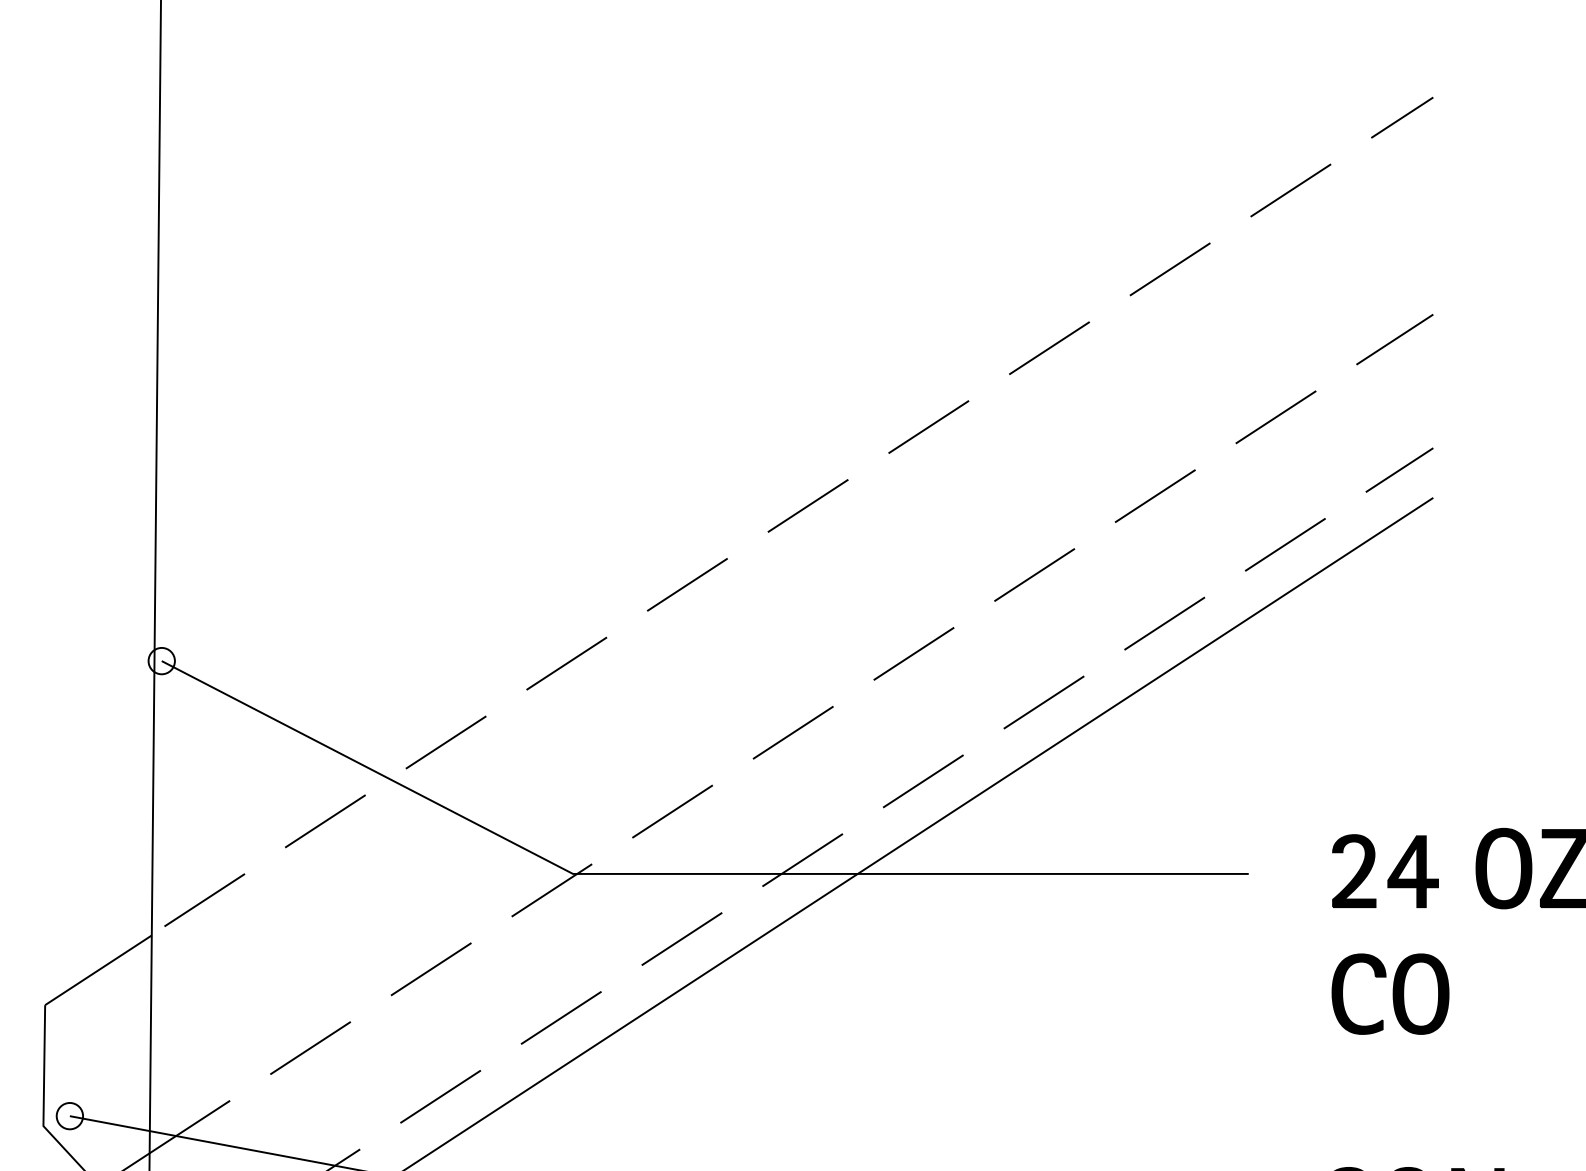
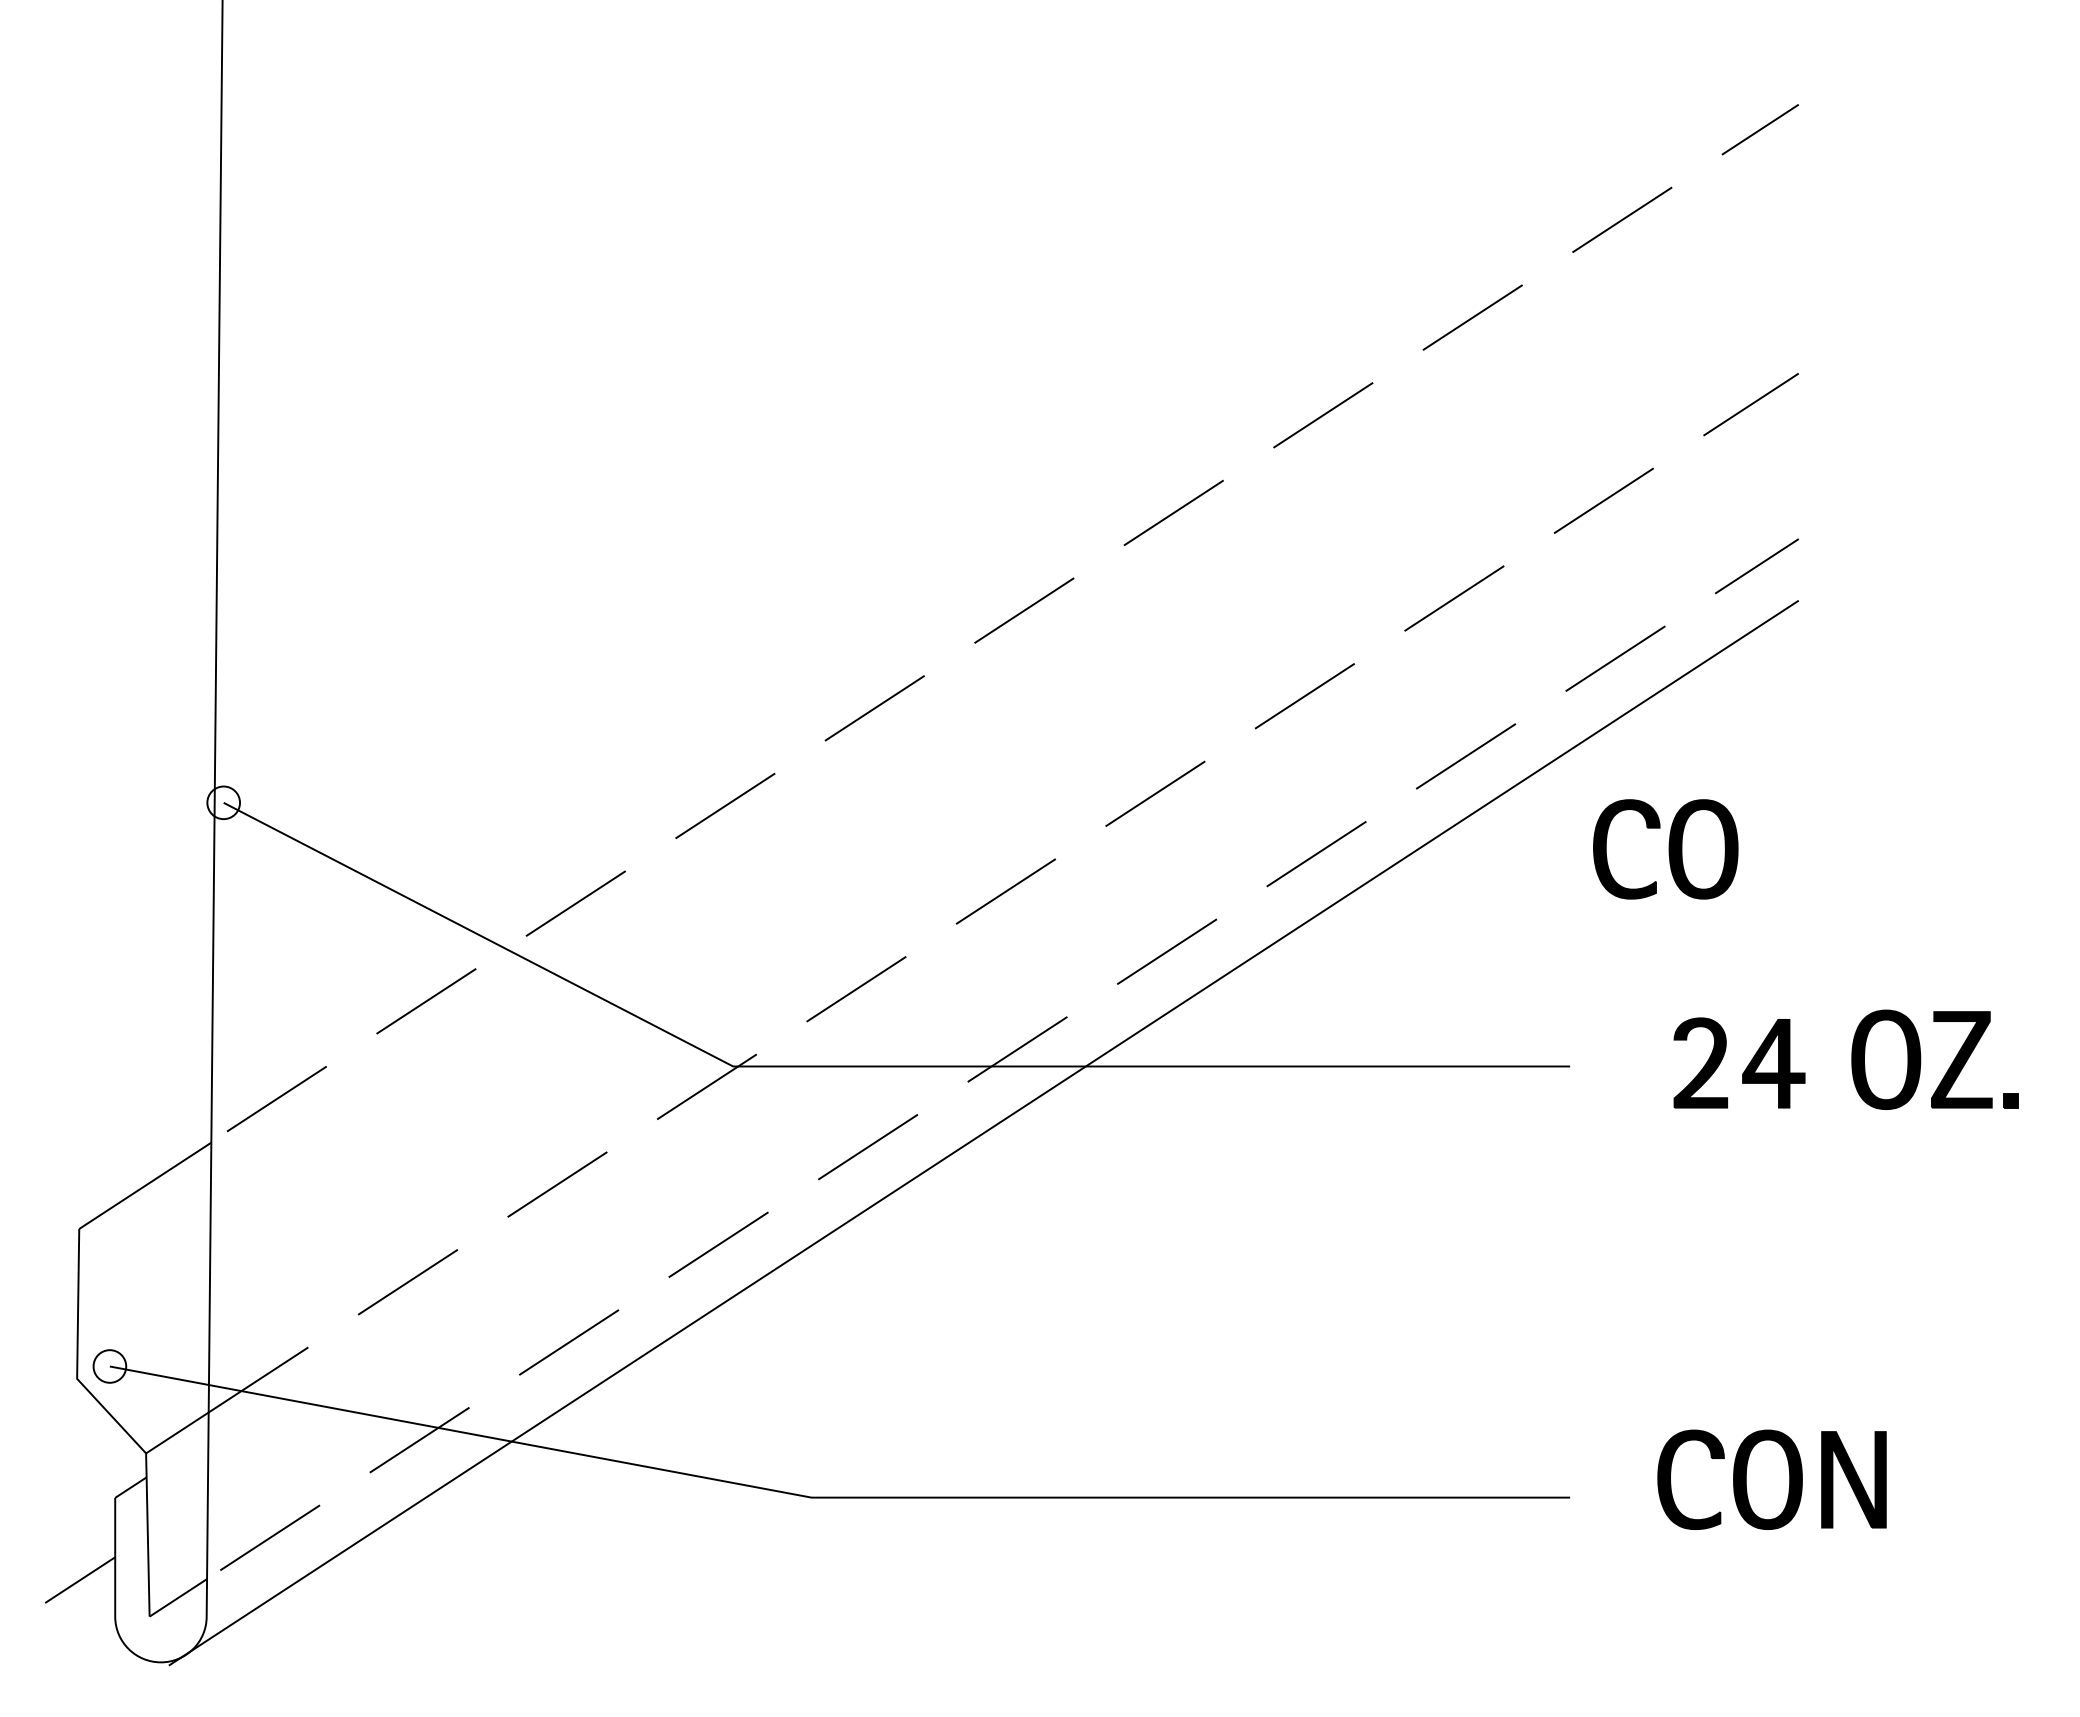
part: (1390, 994) -> (1665, 849), moved

